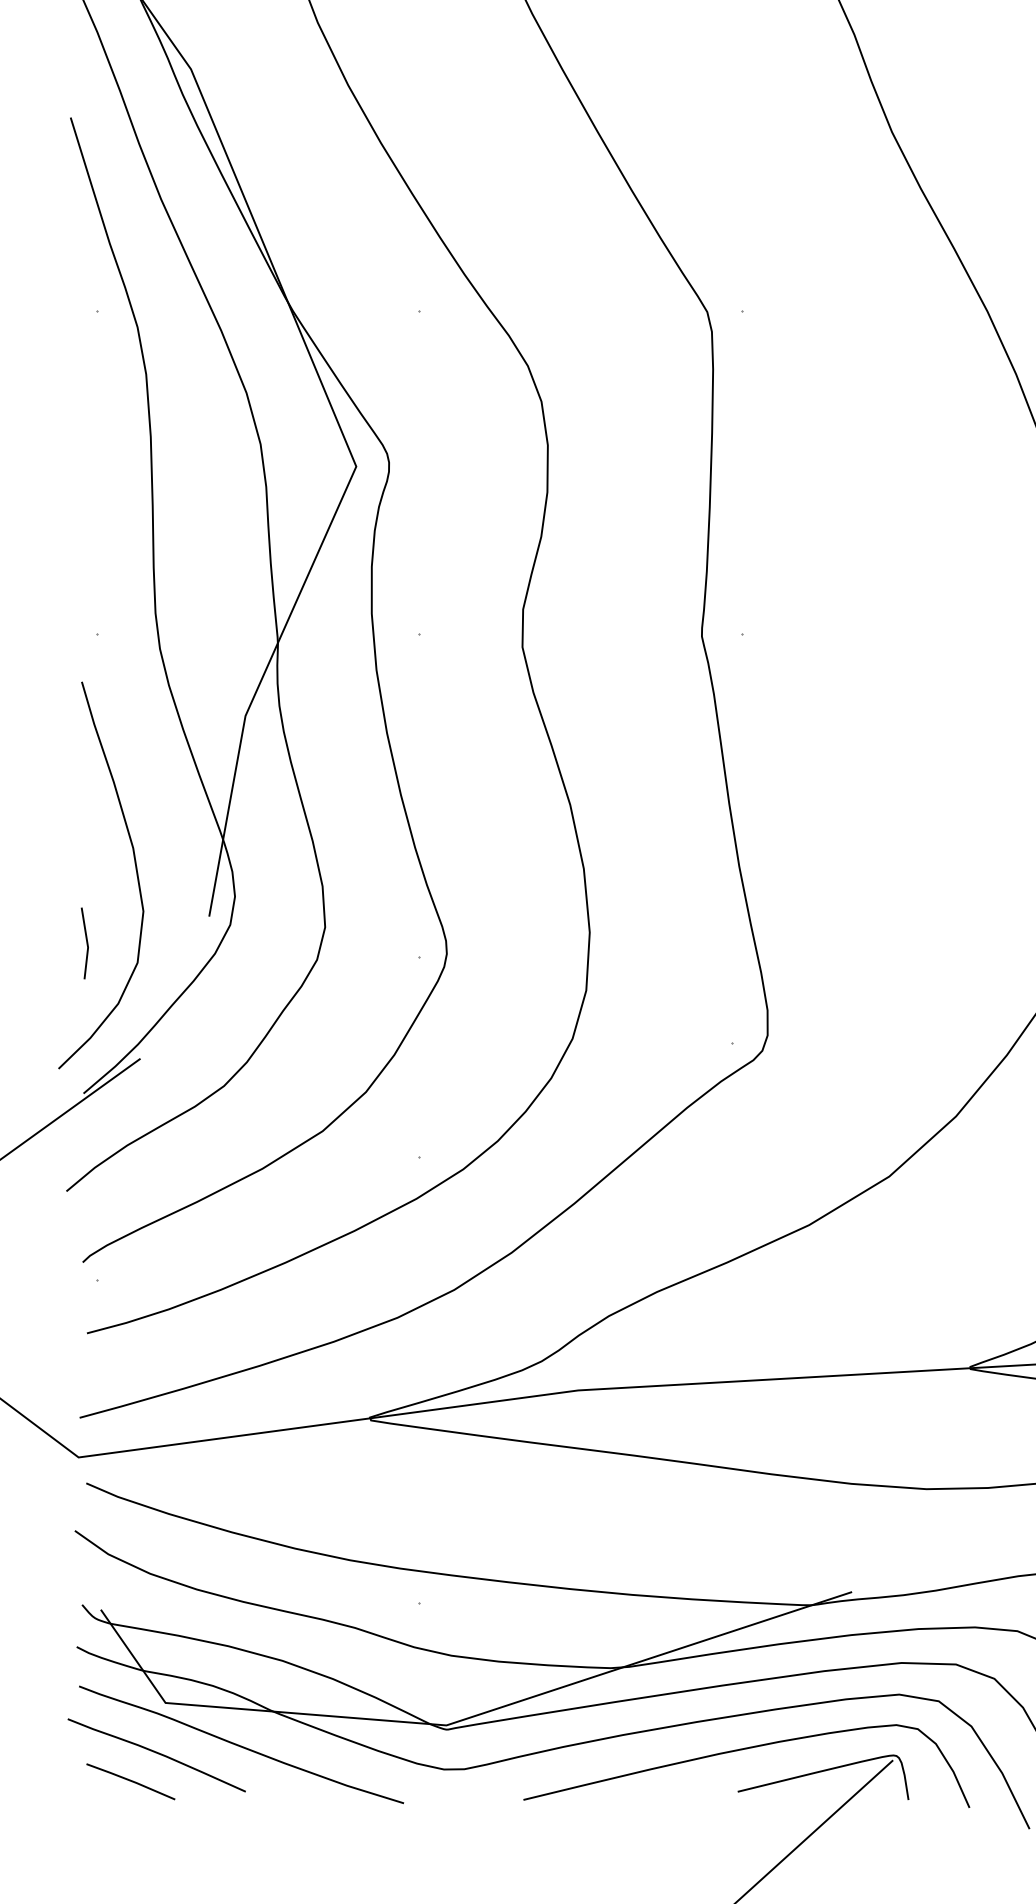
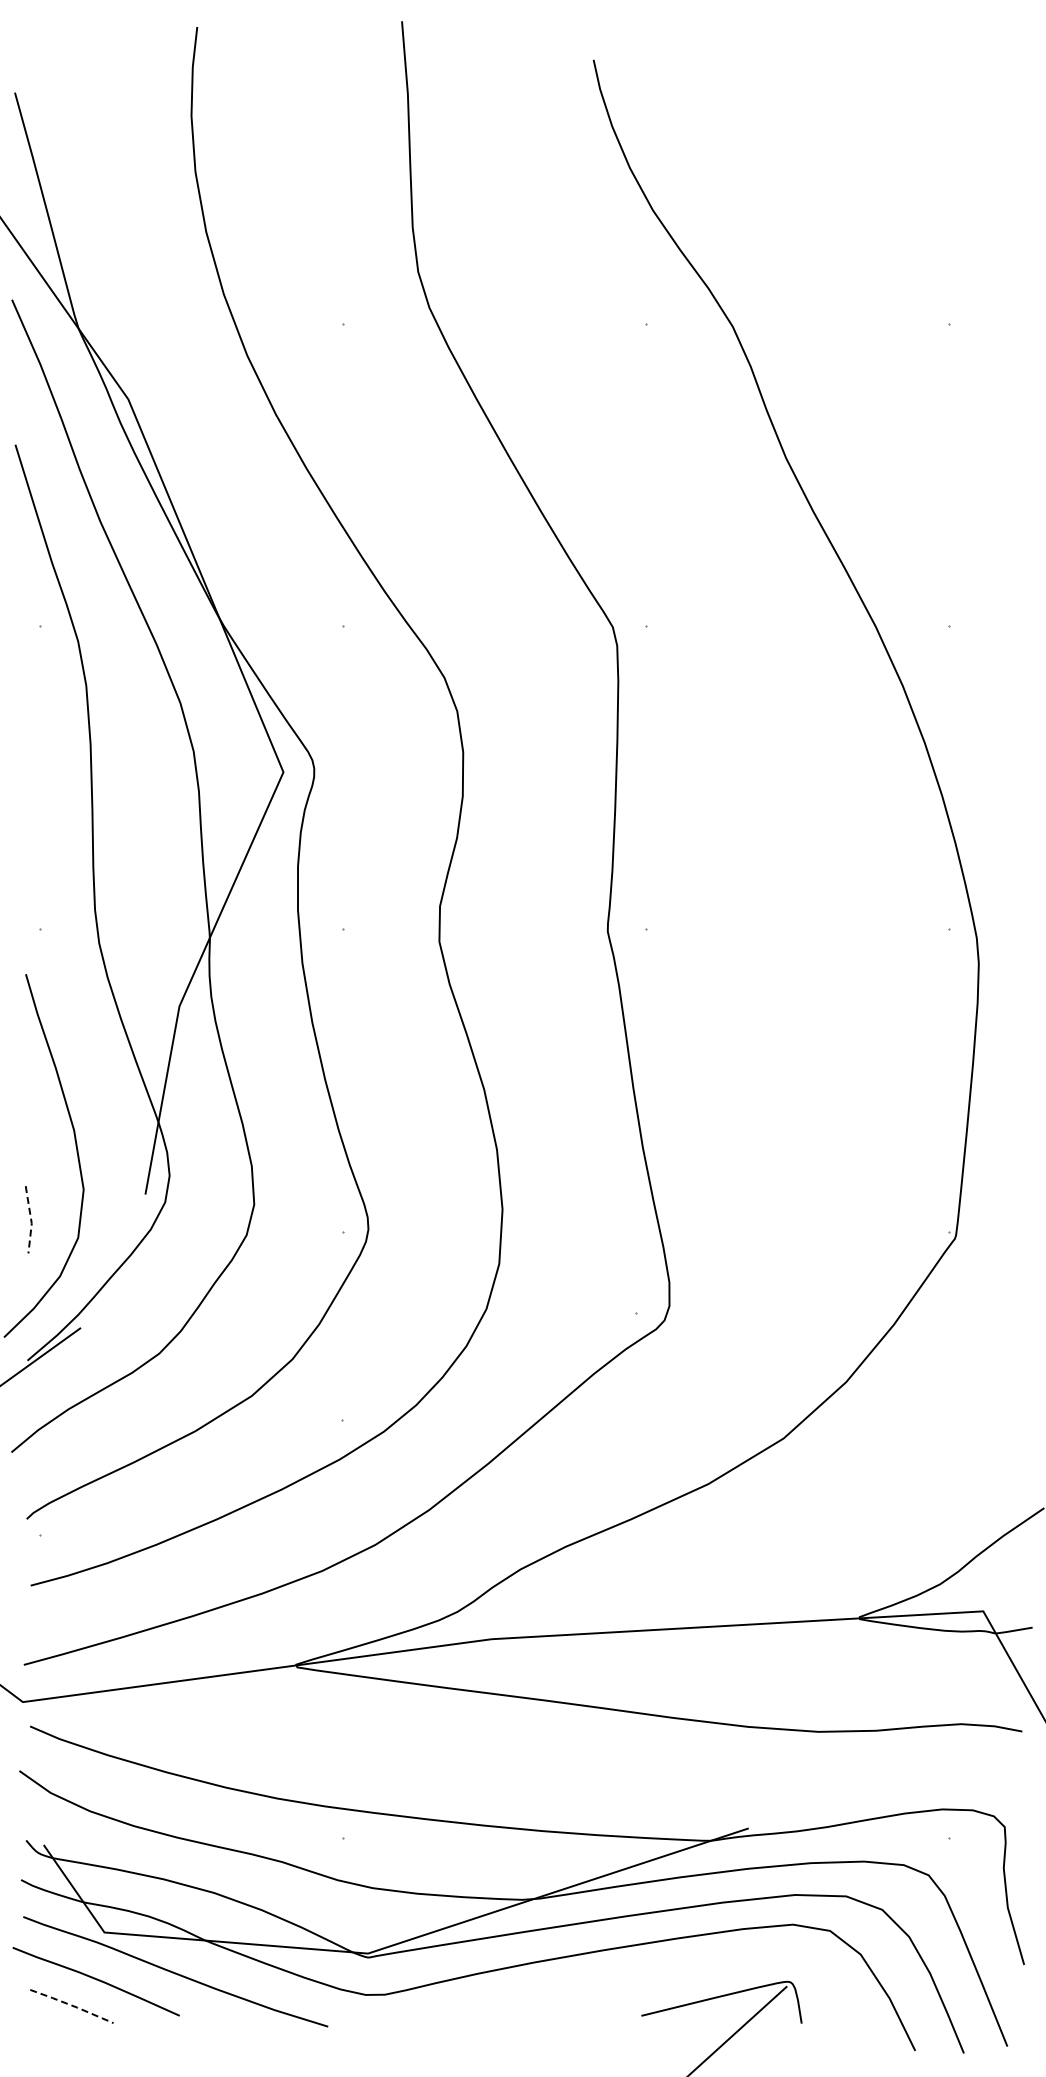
line: (87, 944) -> (31, 1220), solid -> dashed
curve: (741, 1750) -> (644, 1977), removed
line: (131, 1780) -> (72, 2005), solid -> dashed

